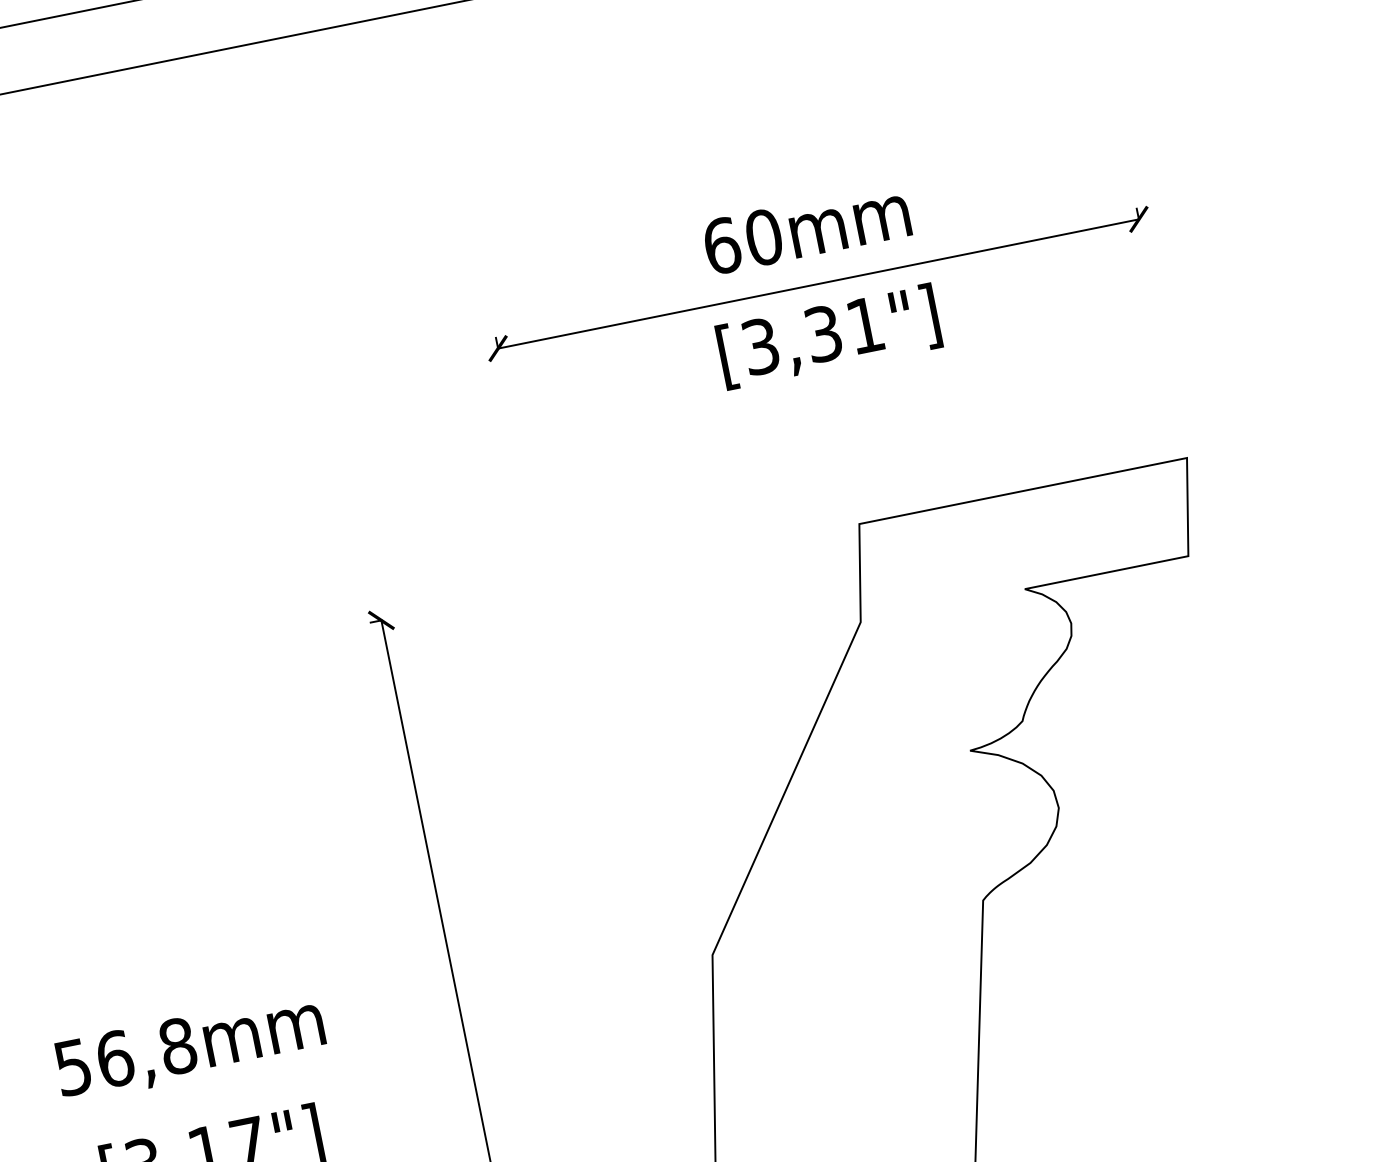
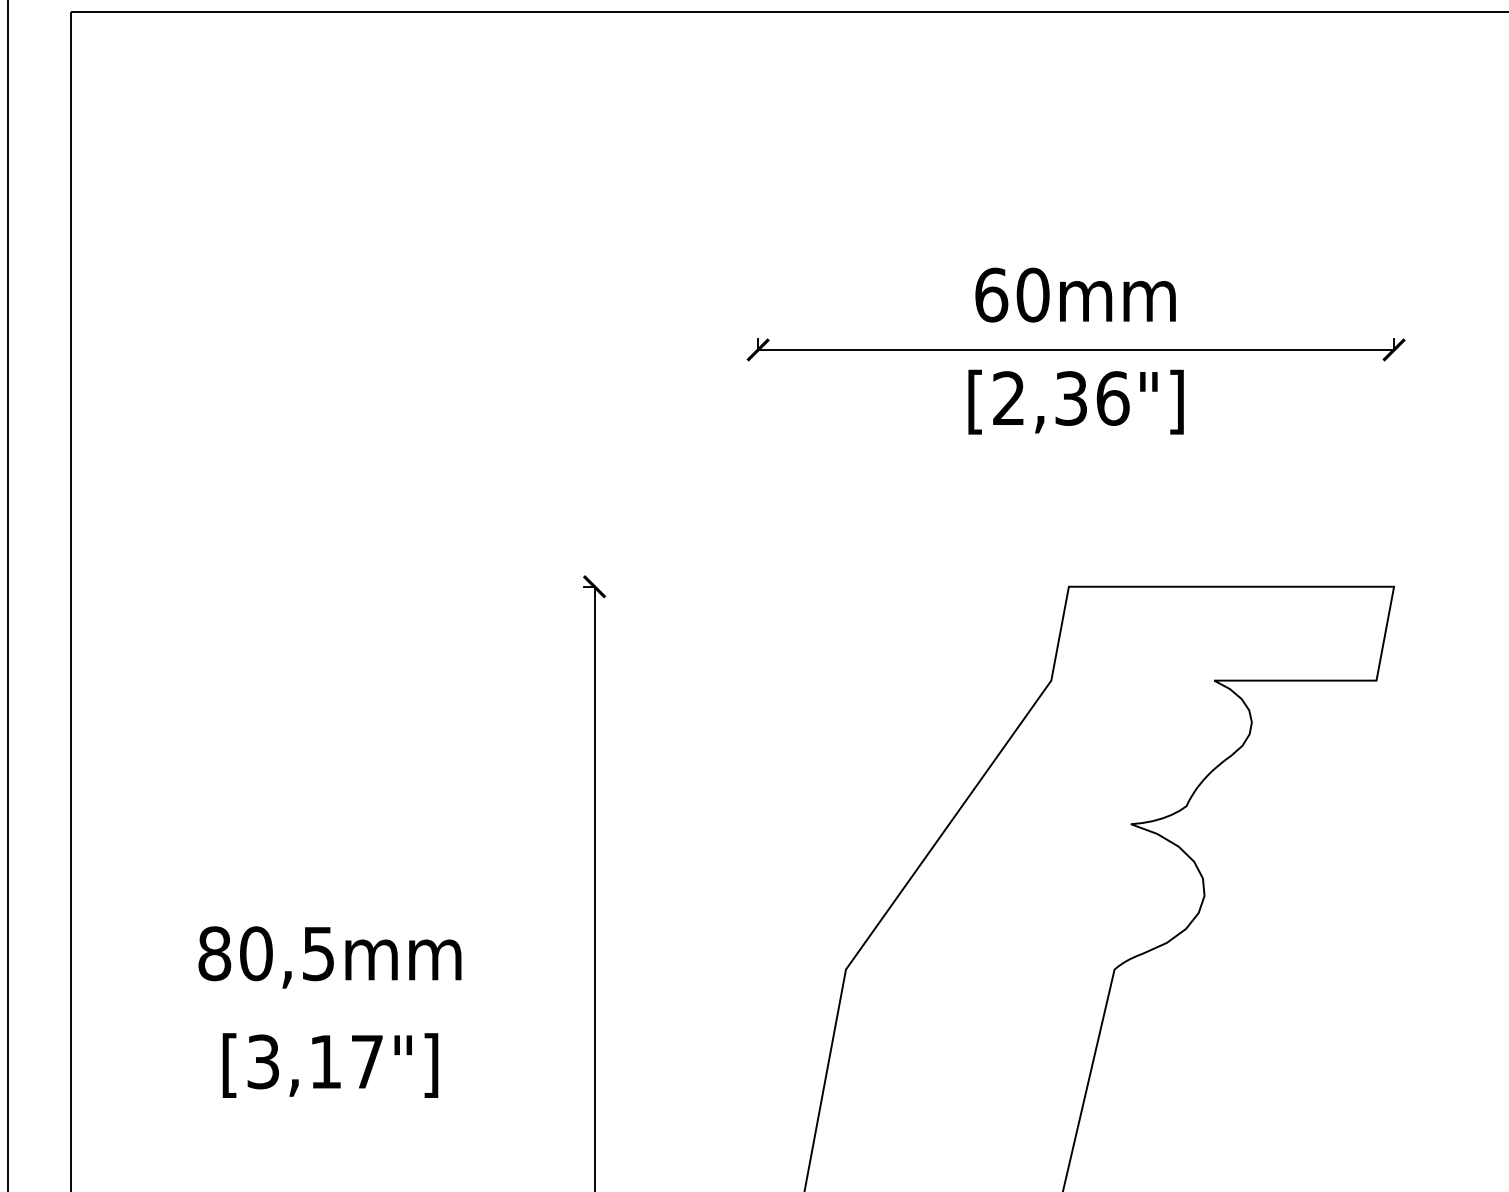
text: (813, 335) -> (1061, 398), [3,31"] -> [2,36"]
text: (125, 1056) -> (266, 953), 56,8mm -> 80,5mm

